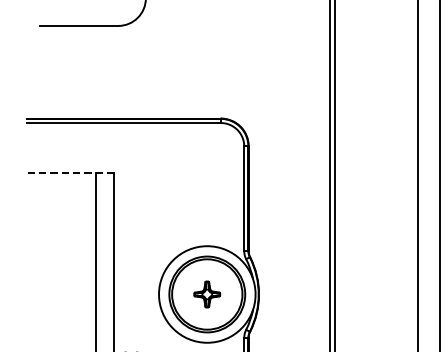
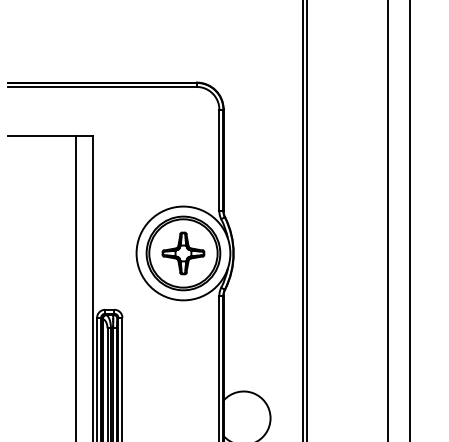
line: (70, 173) -> (50, 135), dashed -> solid
part: (207, 294) -> (183, 253), size x1.67

